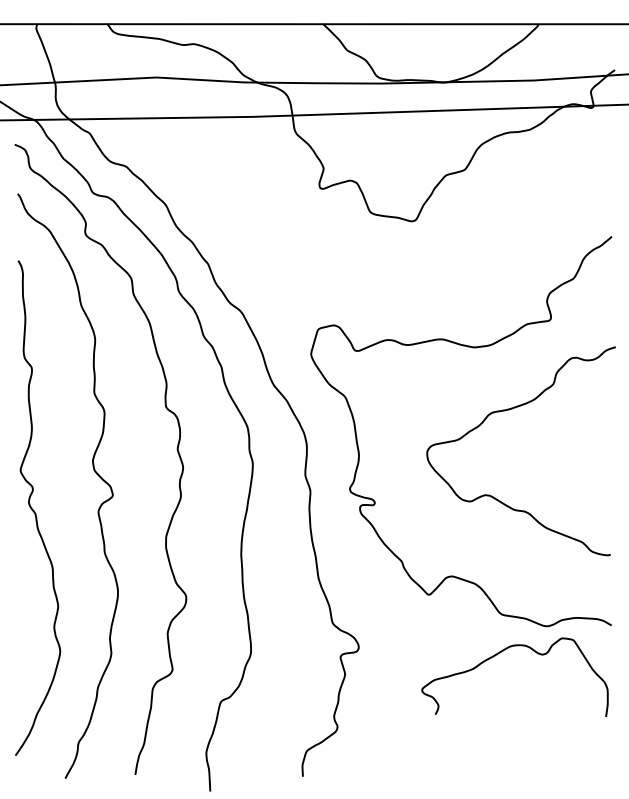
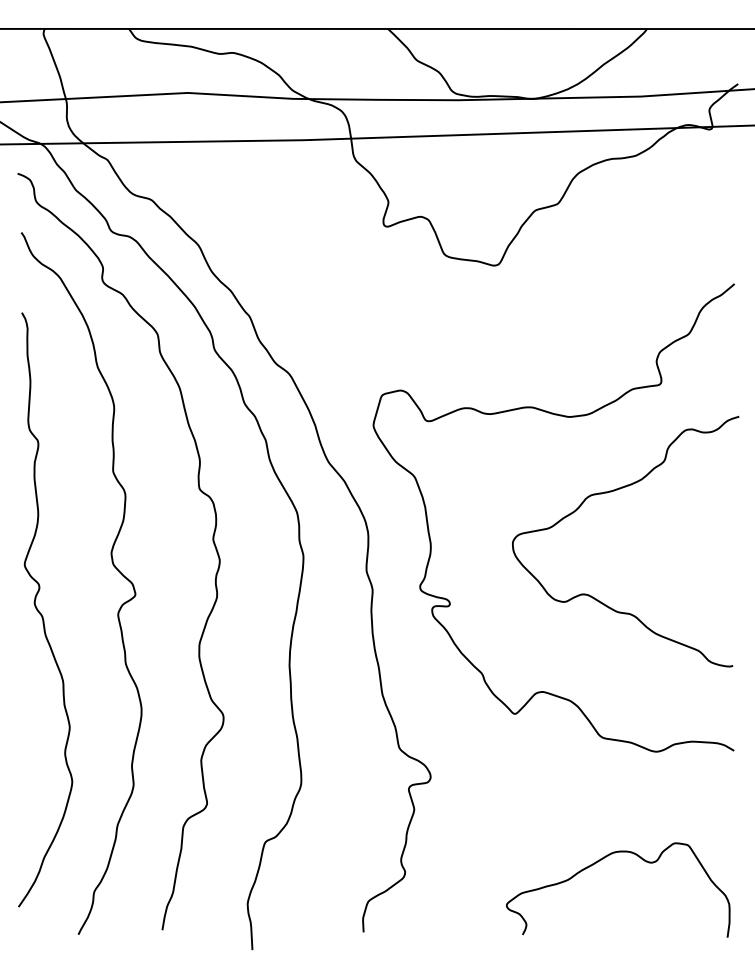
curve: (502, 651) -> (603, 859), moved

